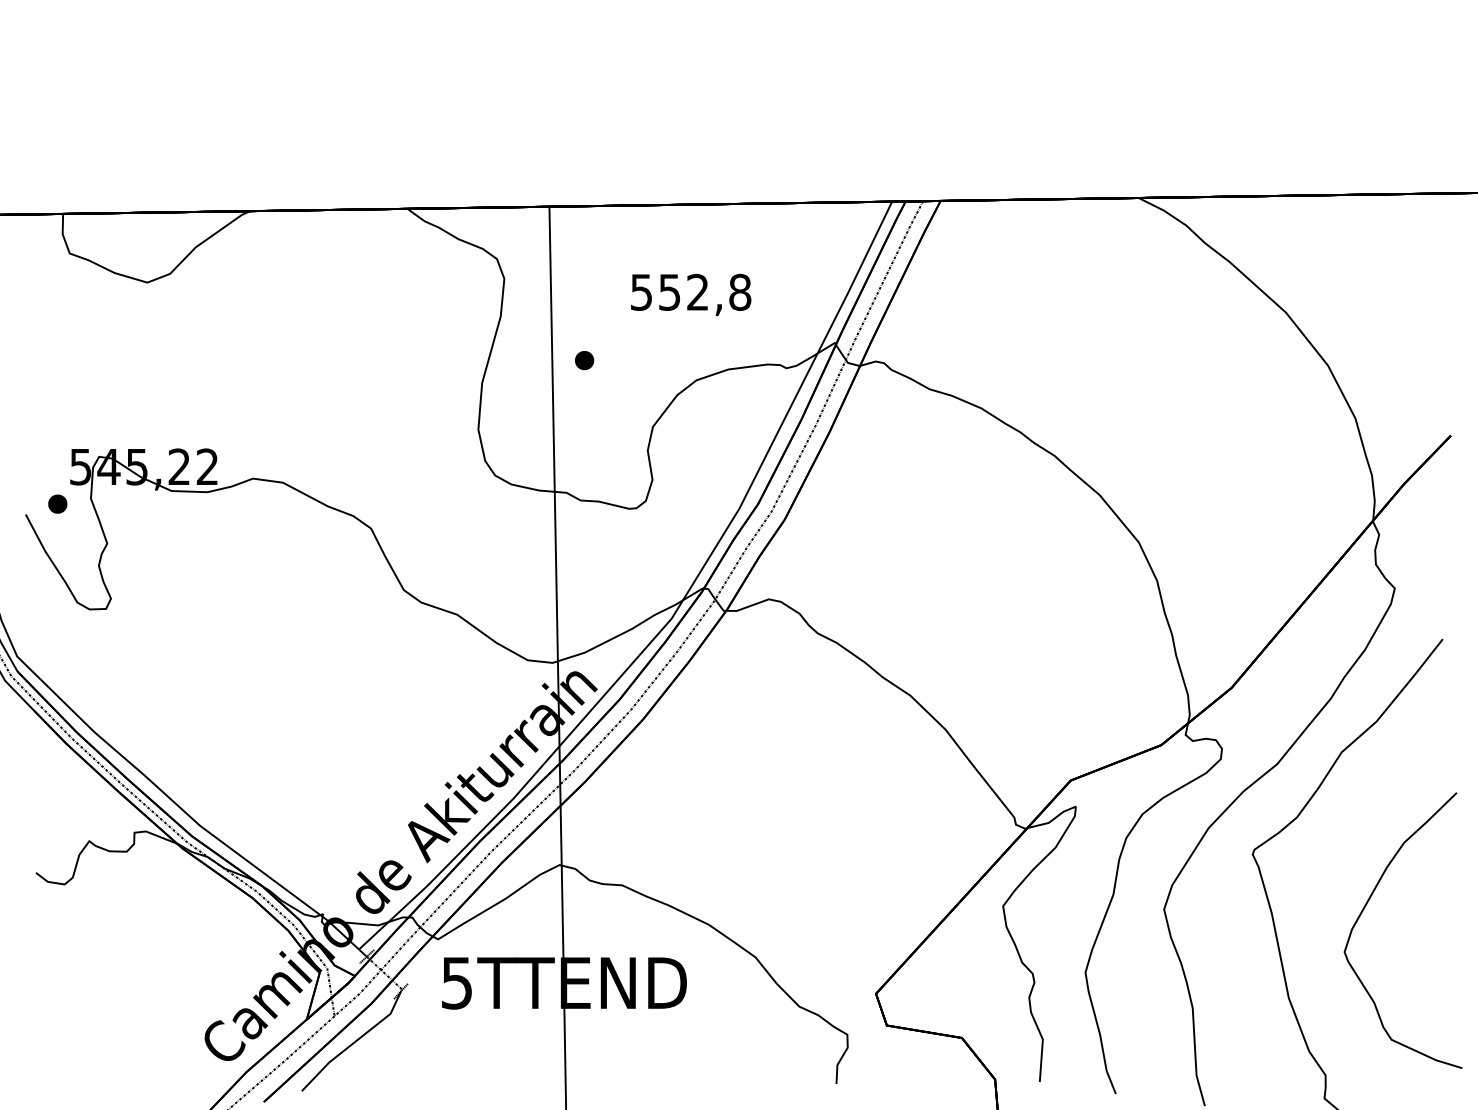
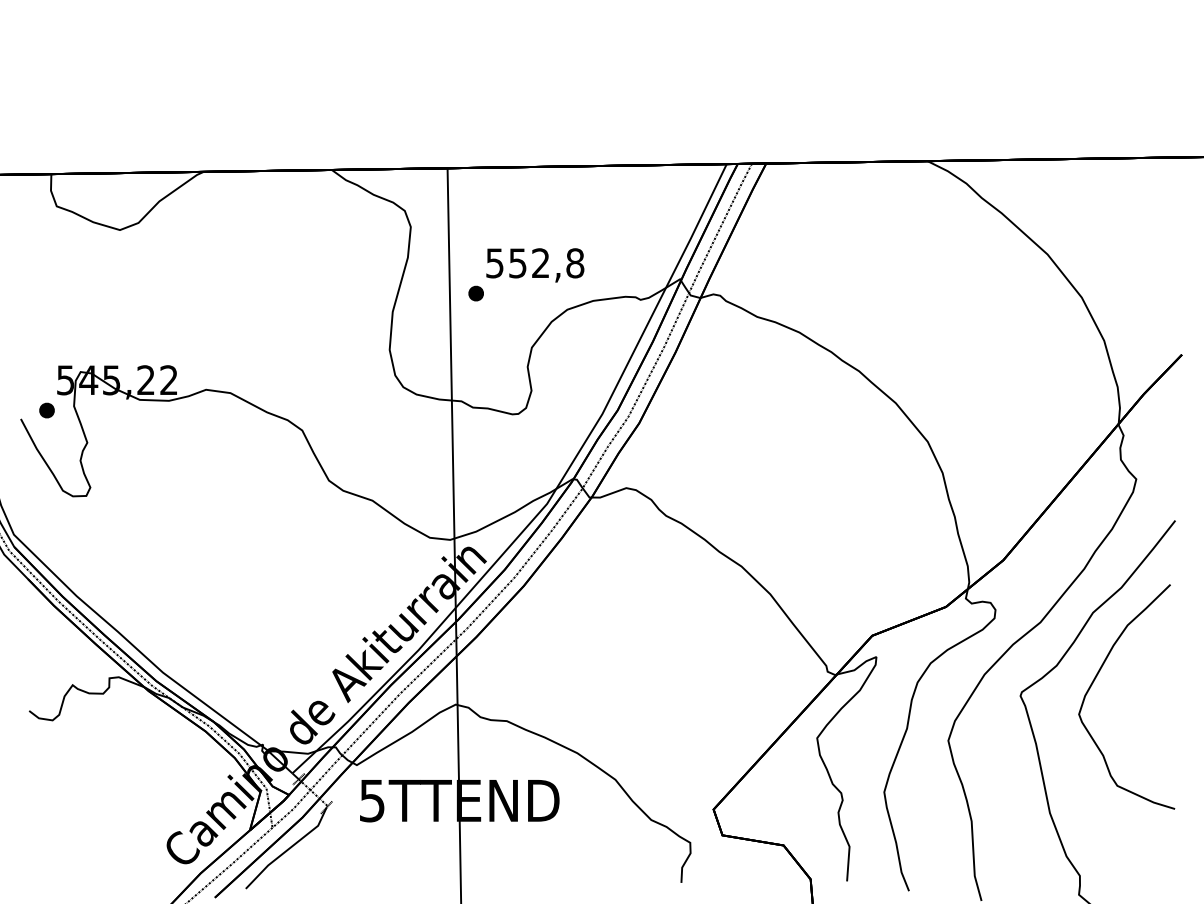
text: (691, 294) -> (535, 265), moved
curve: (1363, 911) -> (1094, 681), moved

